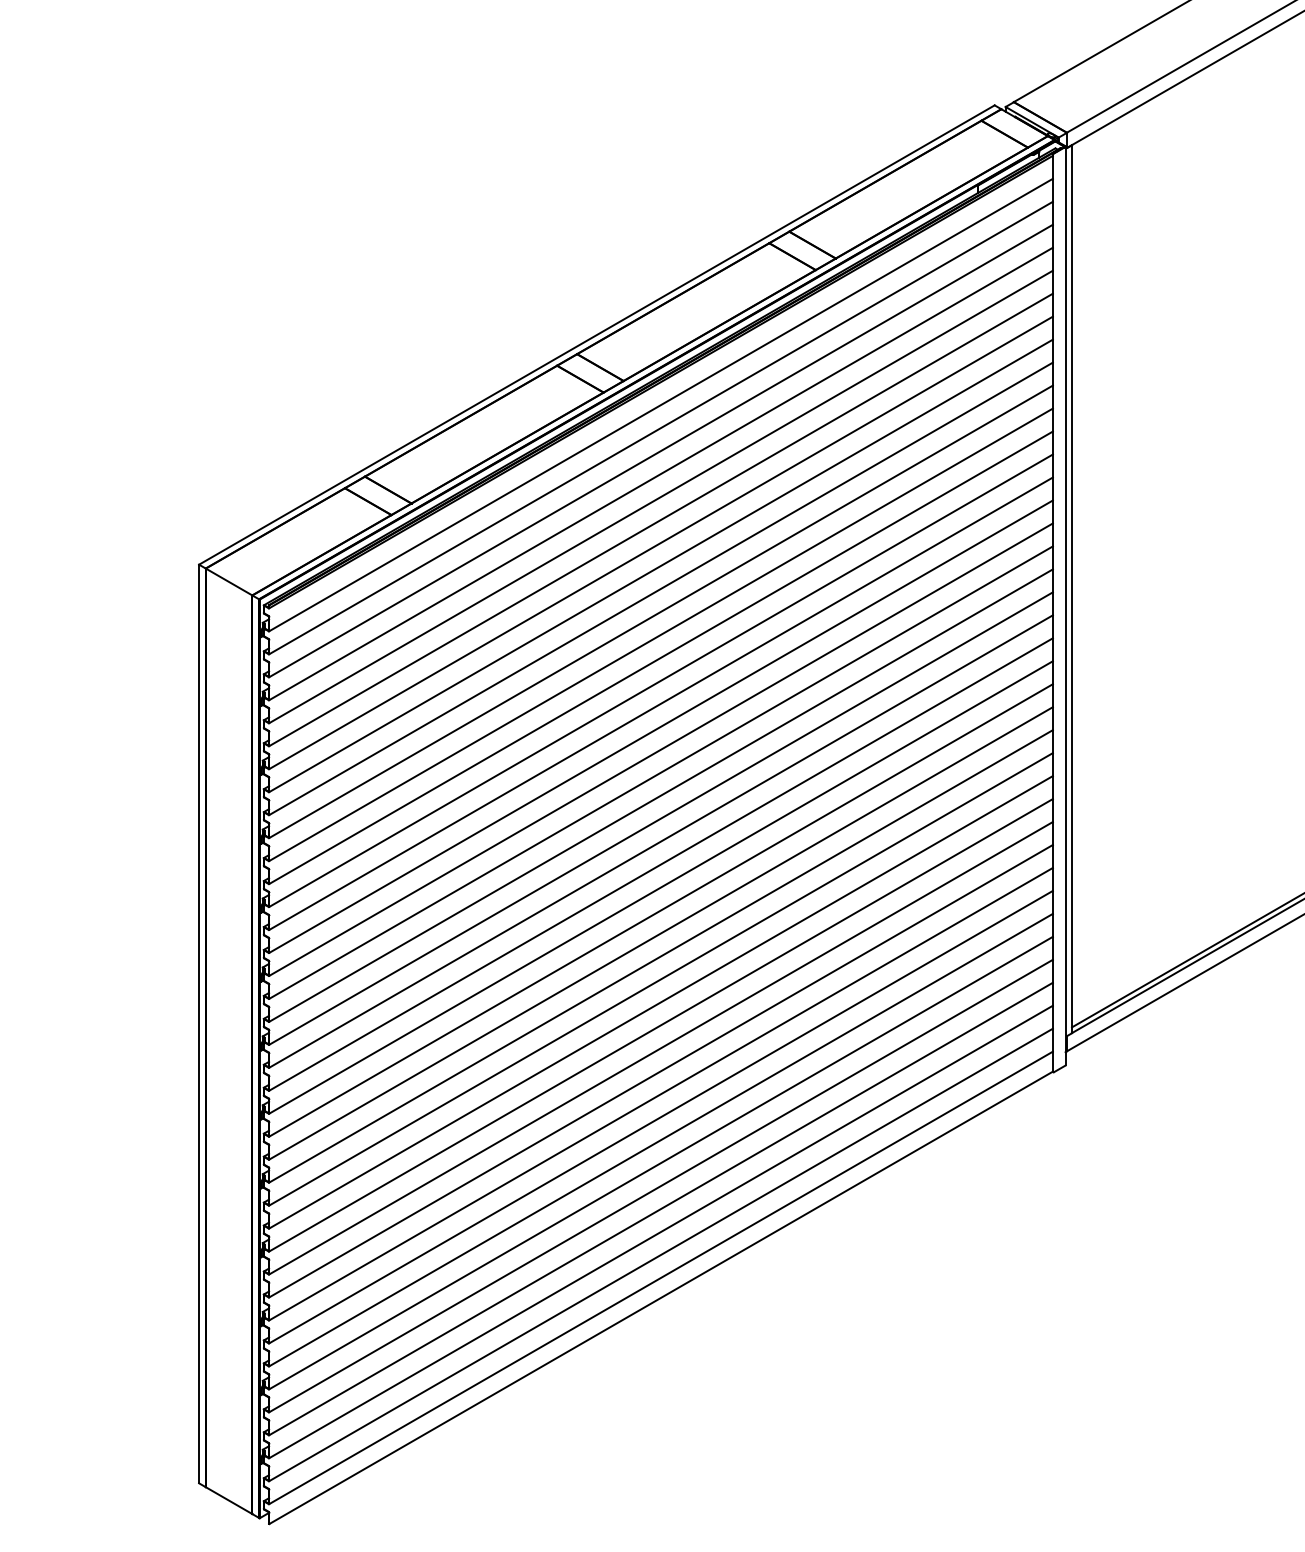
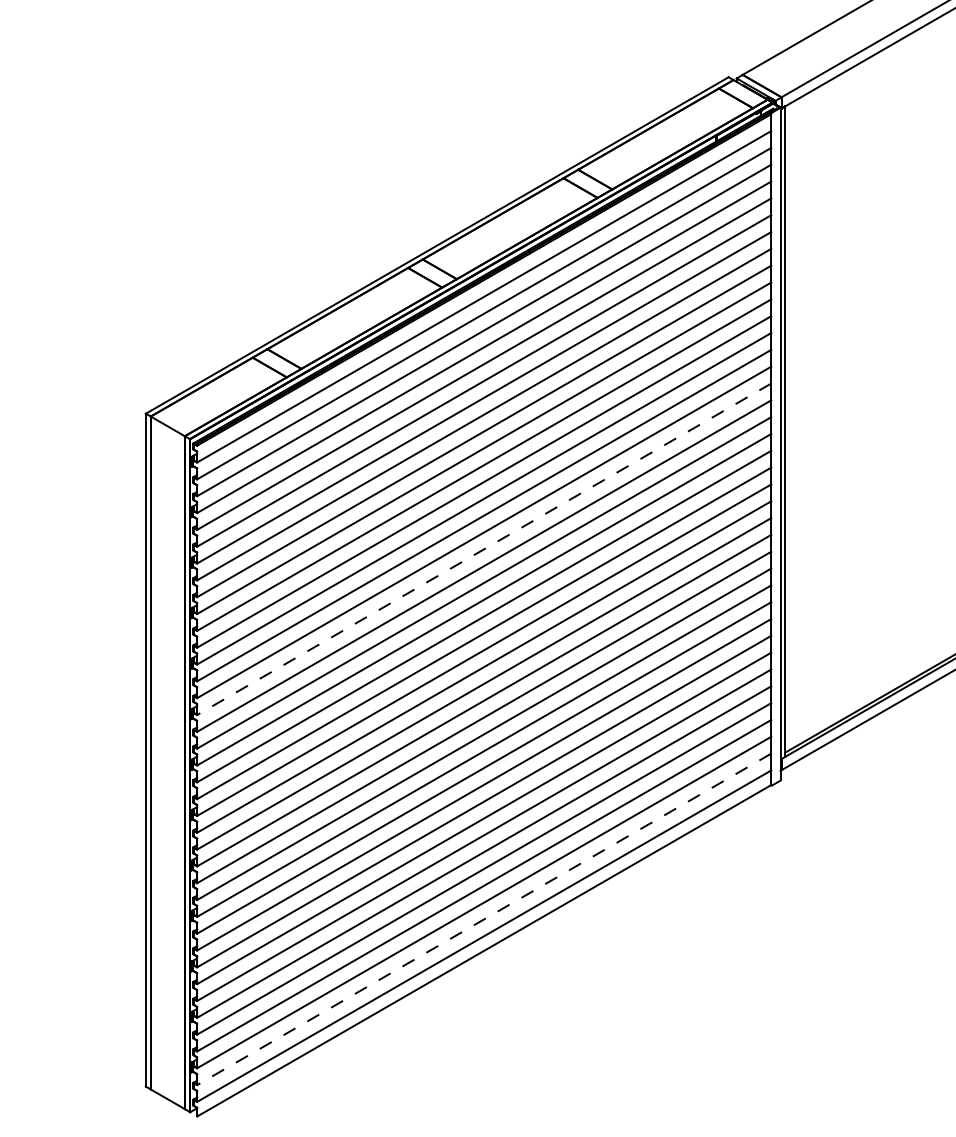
line: (660, 749) -> (483, 549), solid -> dashed
line: (660, 1255) -> (483, 919), solid -> dashed

